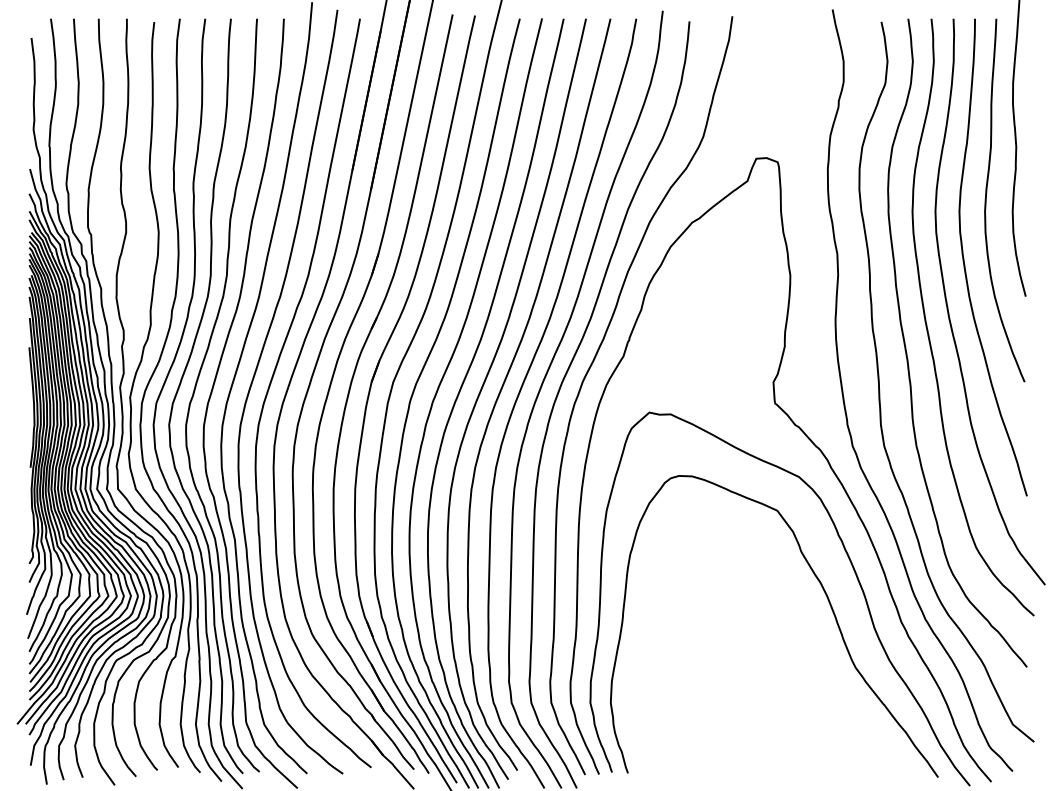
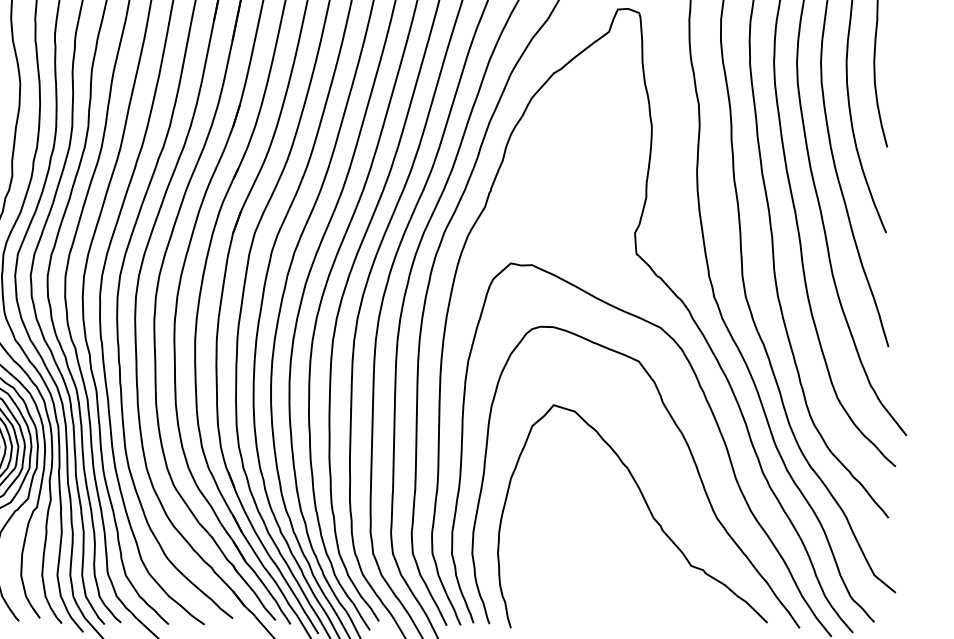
curve: (786, 658) -> (648, 509), added

